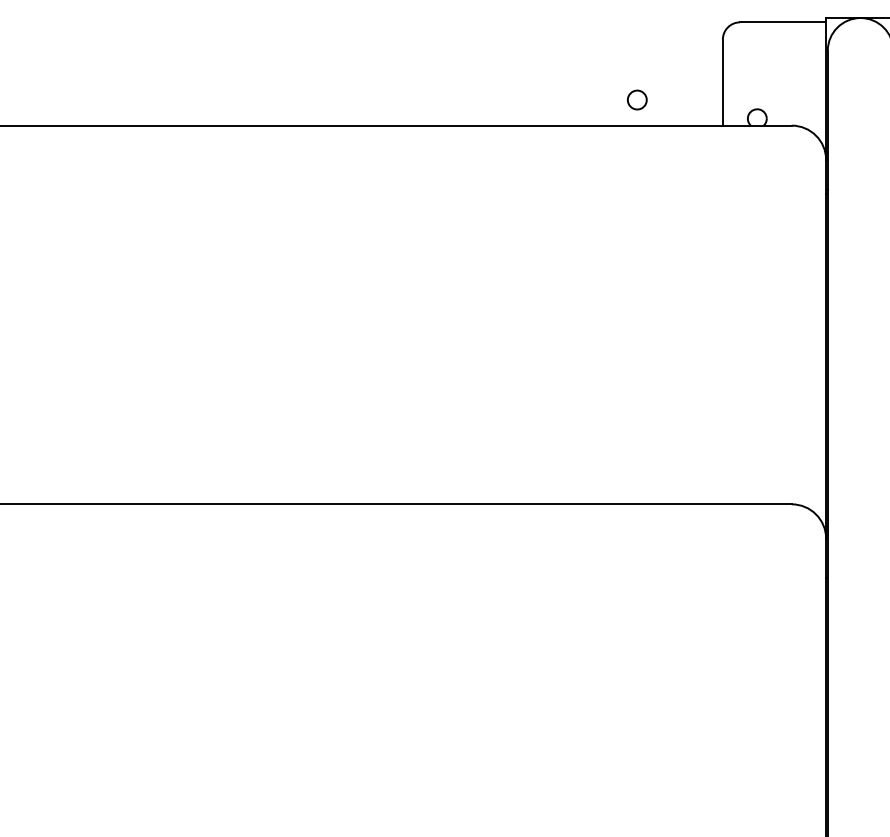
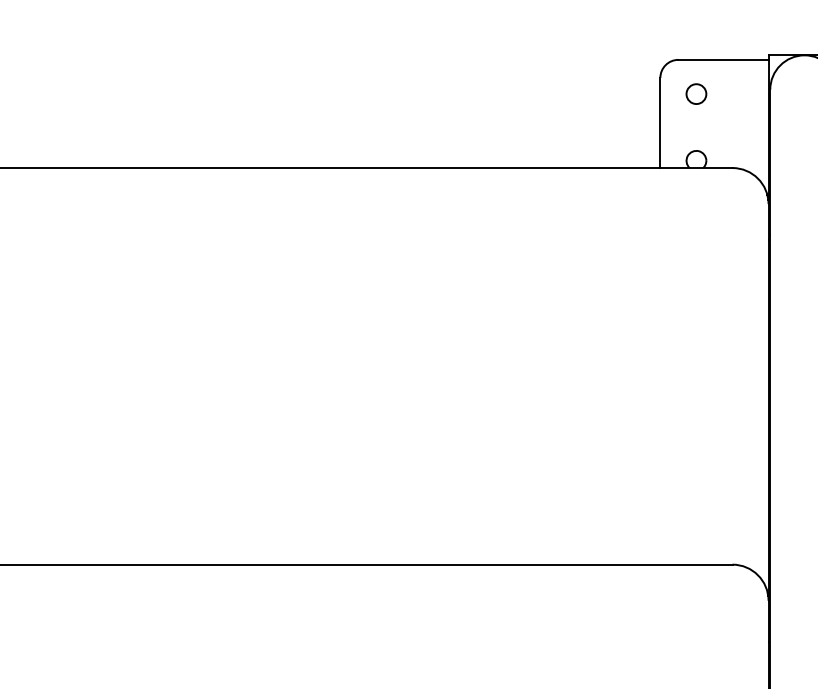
circle: (637, 99) -> (696, 93), moved

